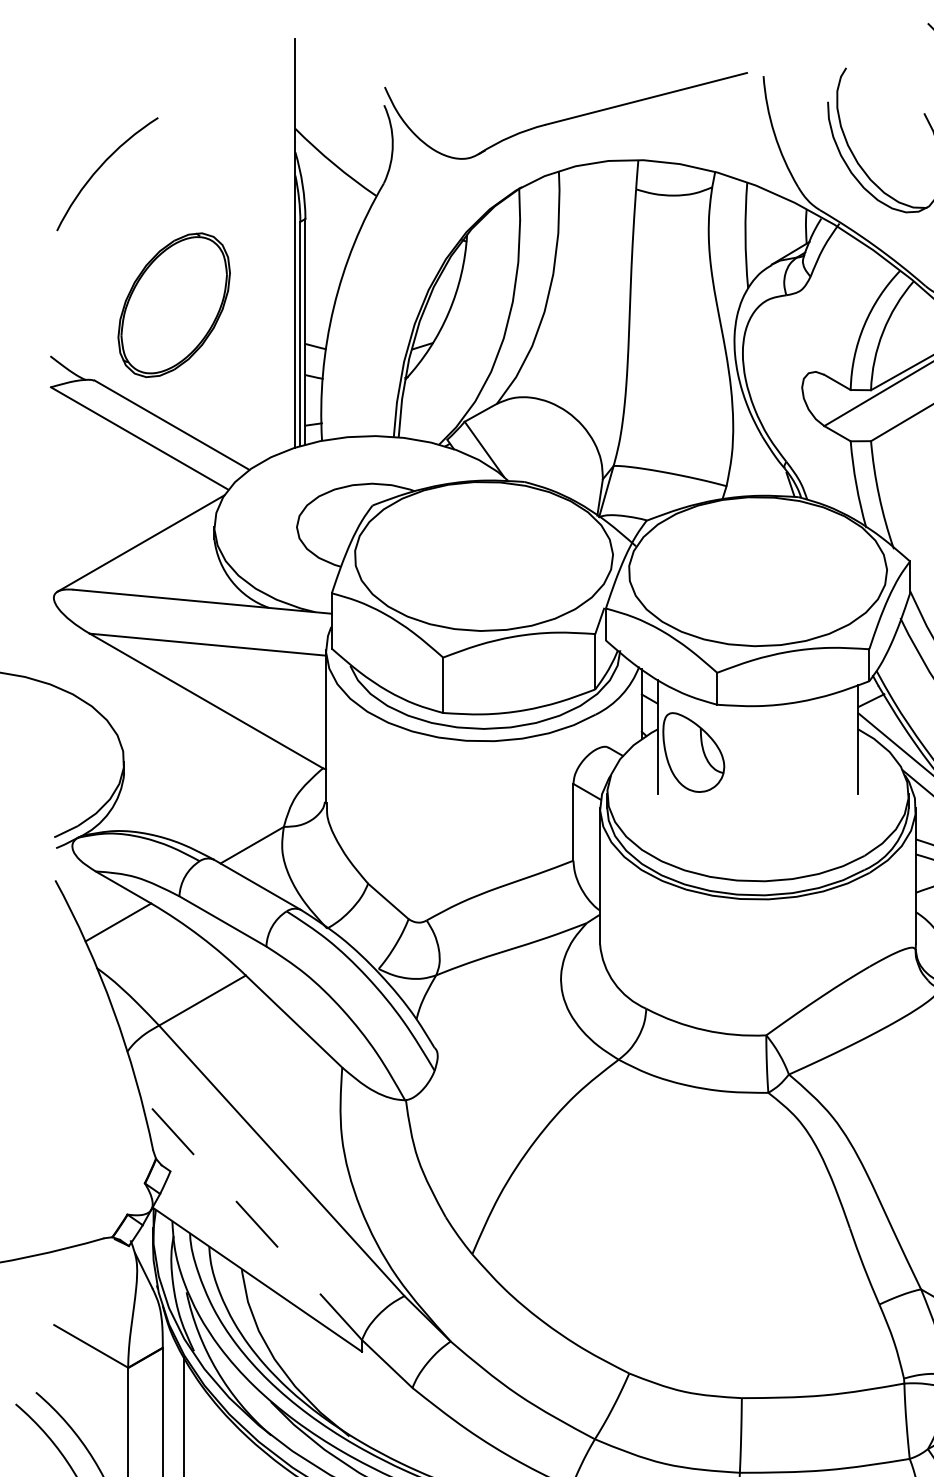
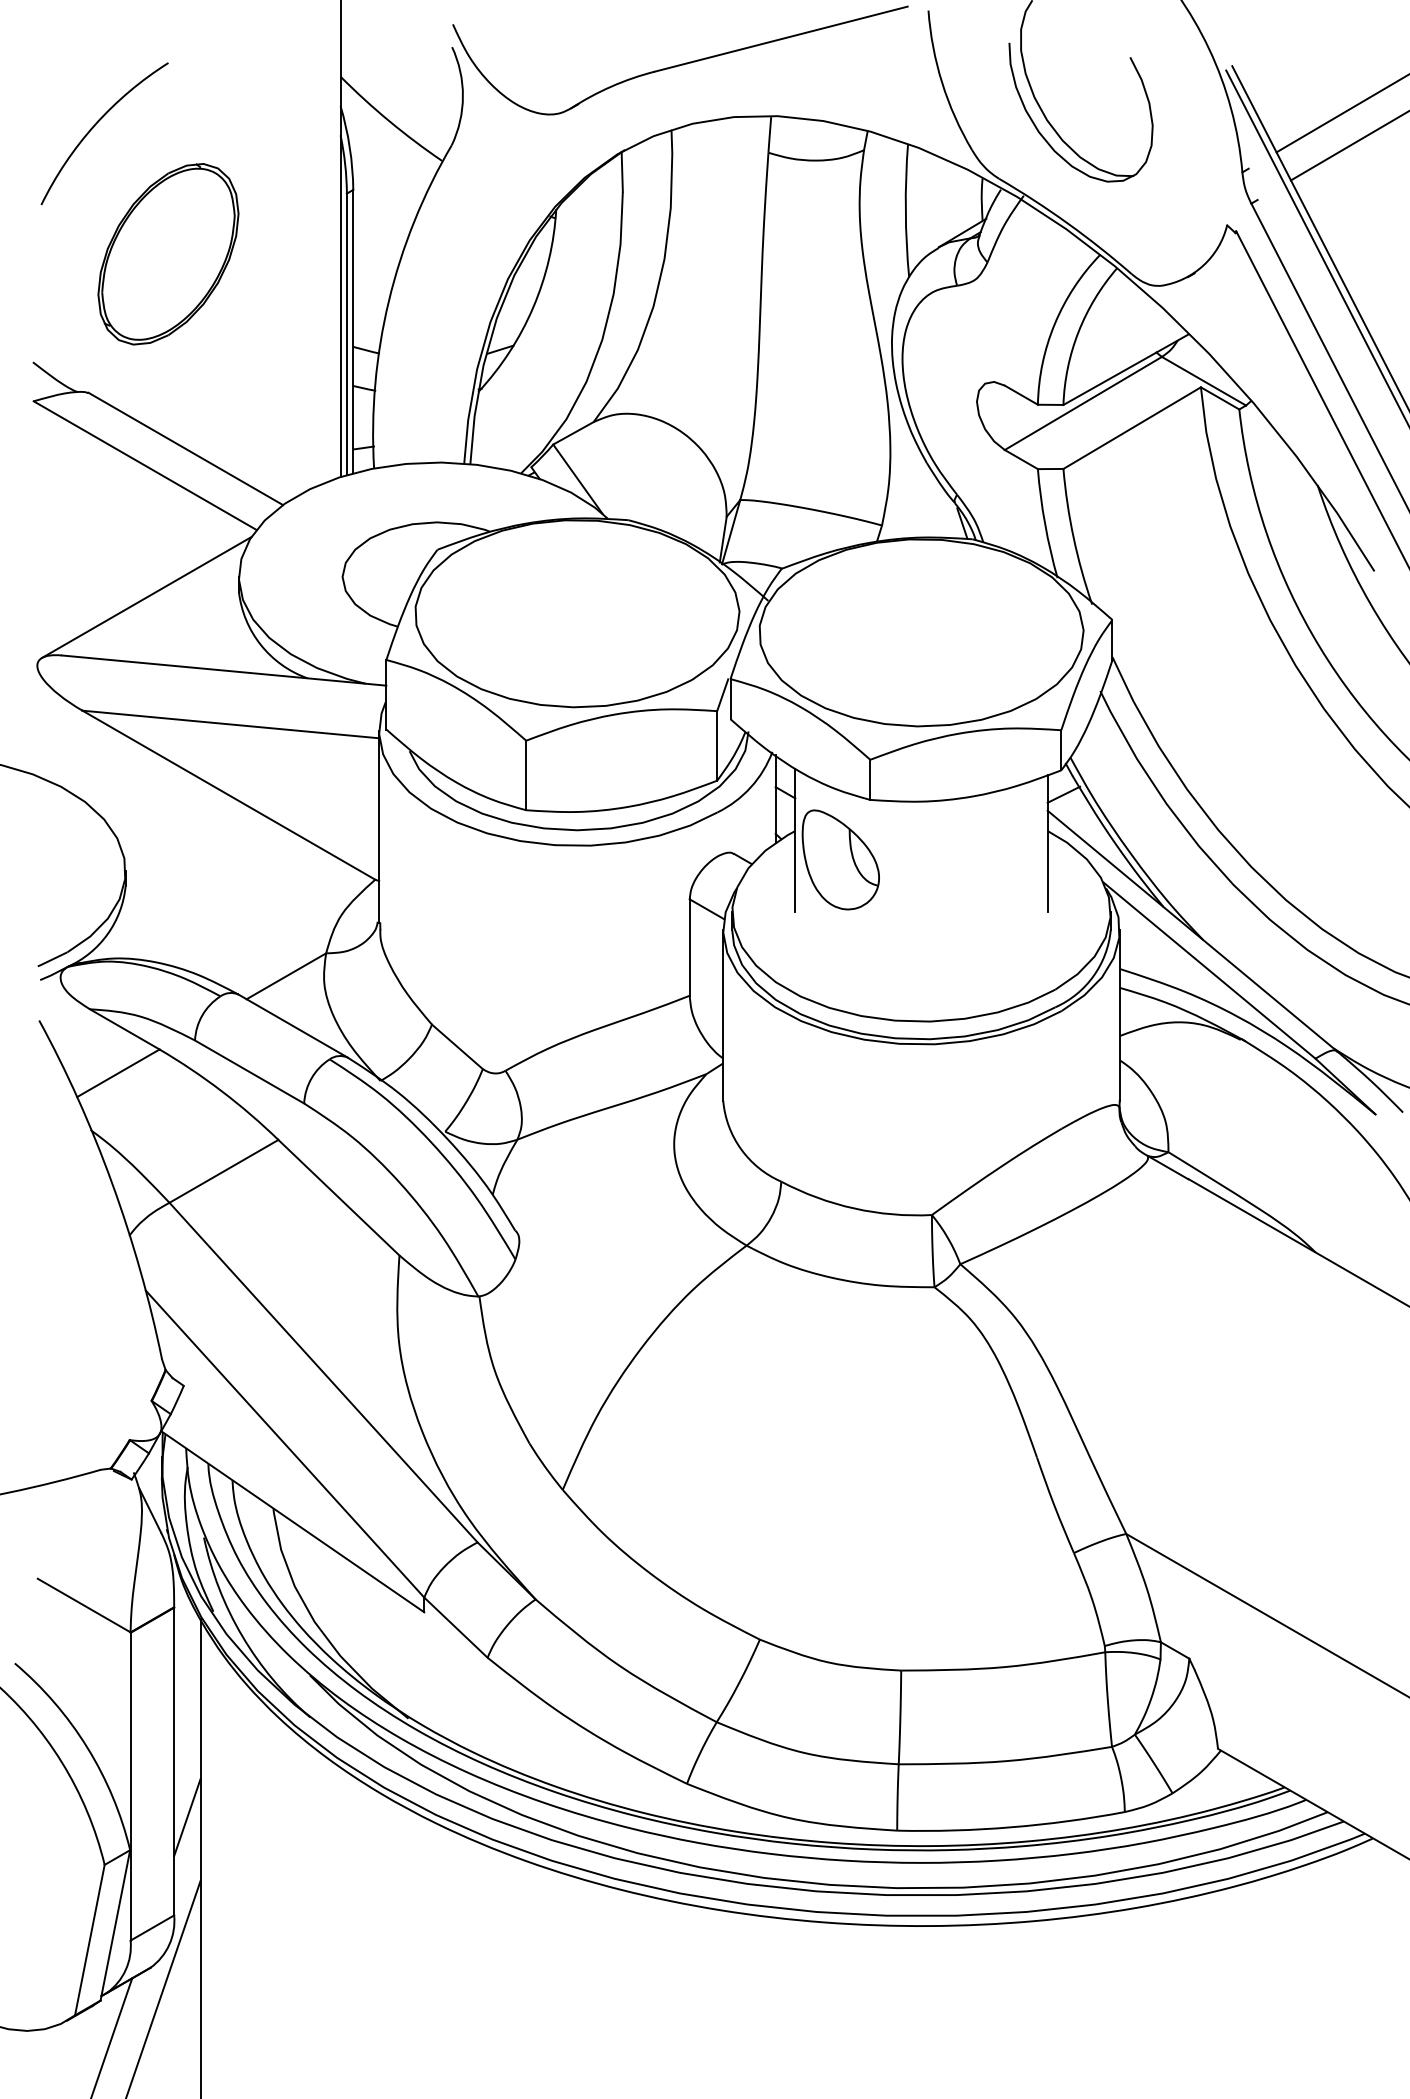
part: (174, 305) -> (168, 254), moved
line: (250, 1217) -> (284, 1443), dashed -> solid

